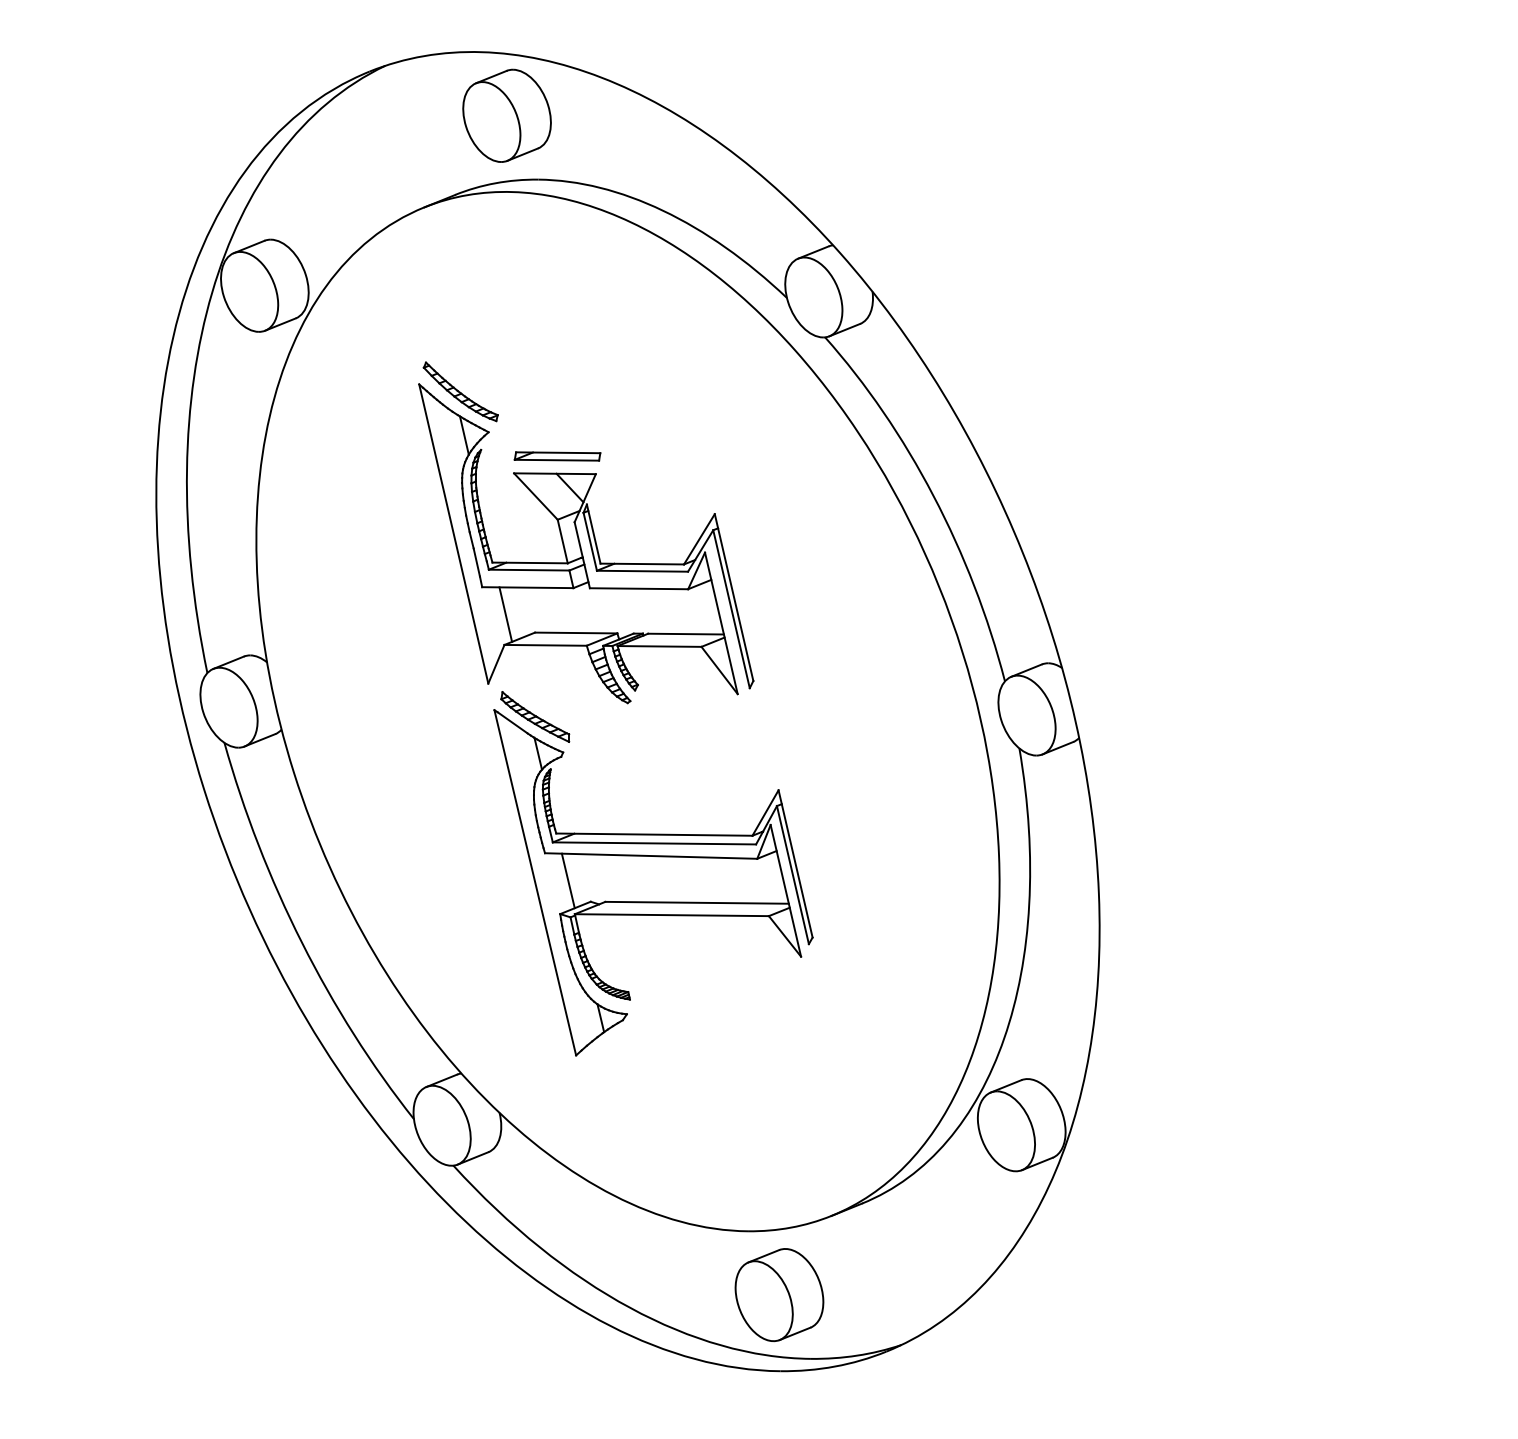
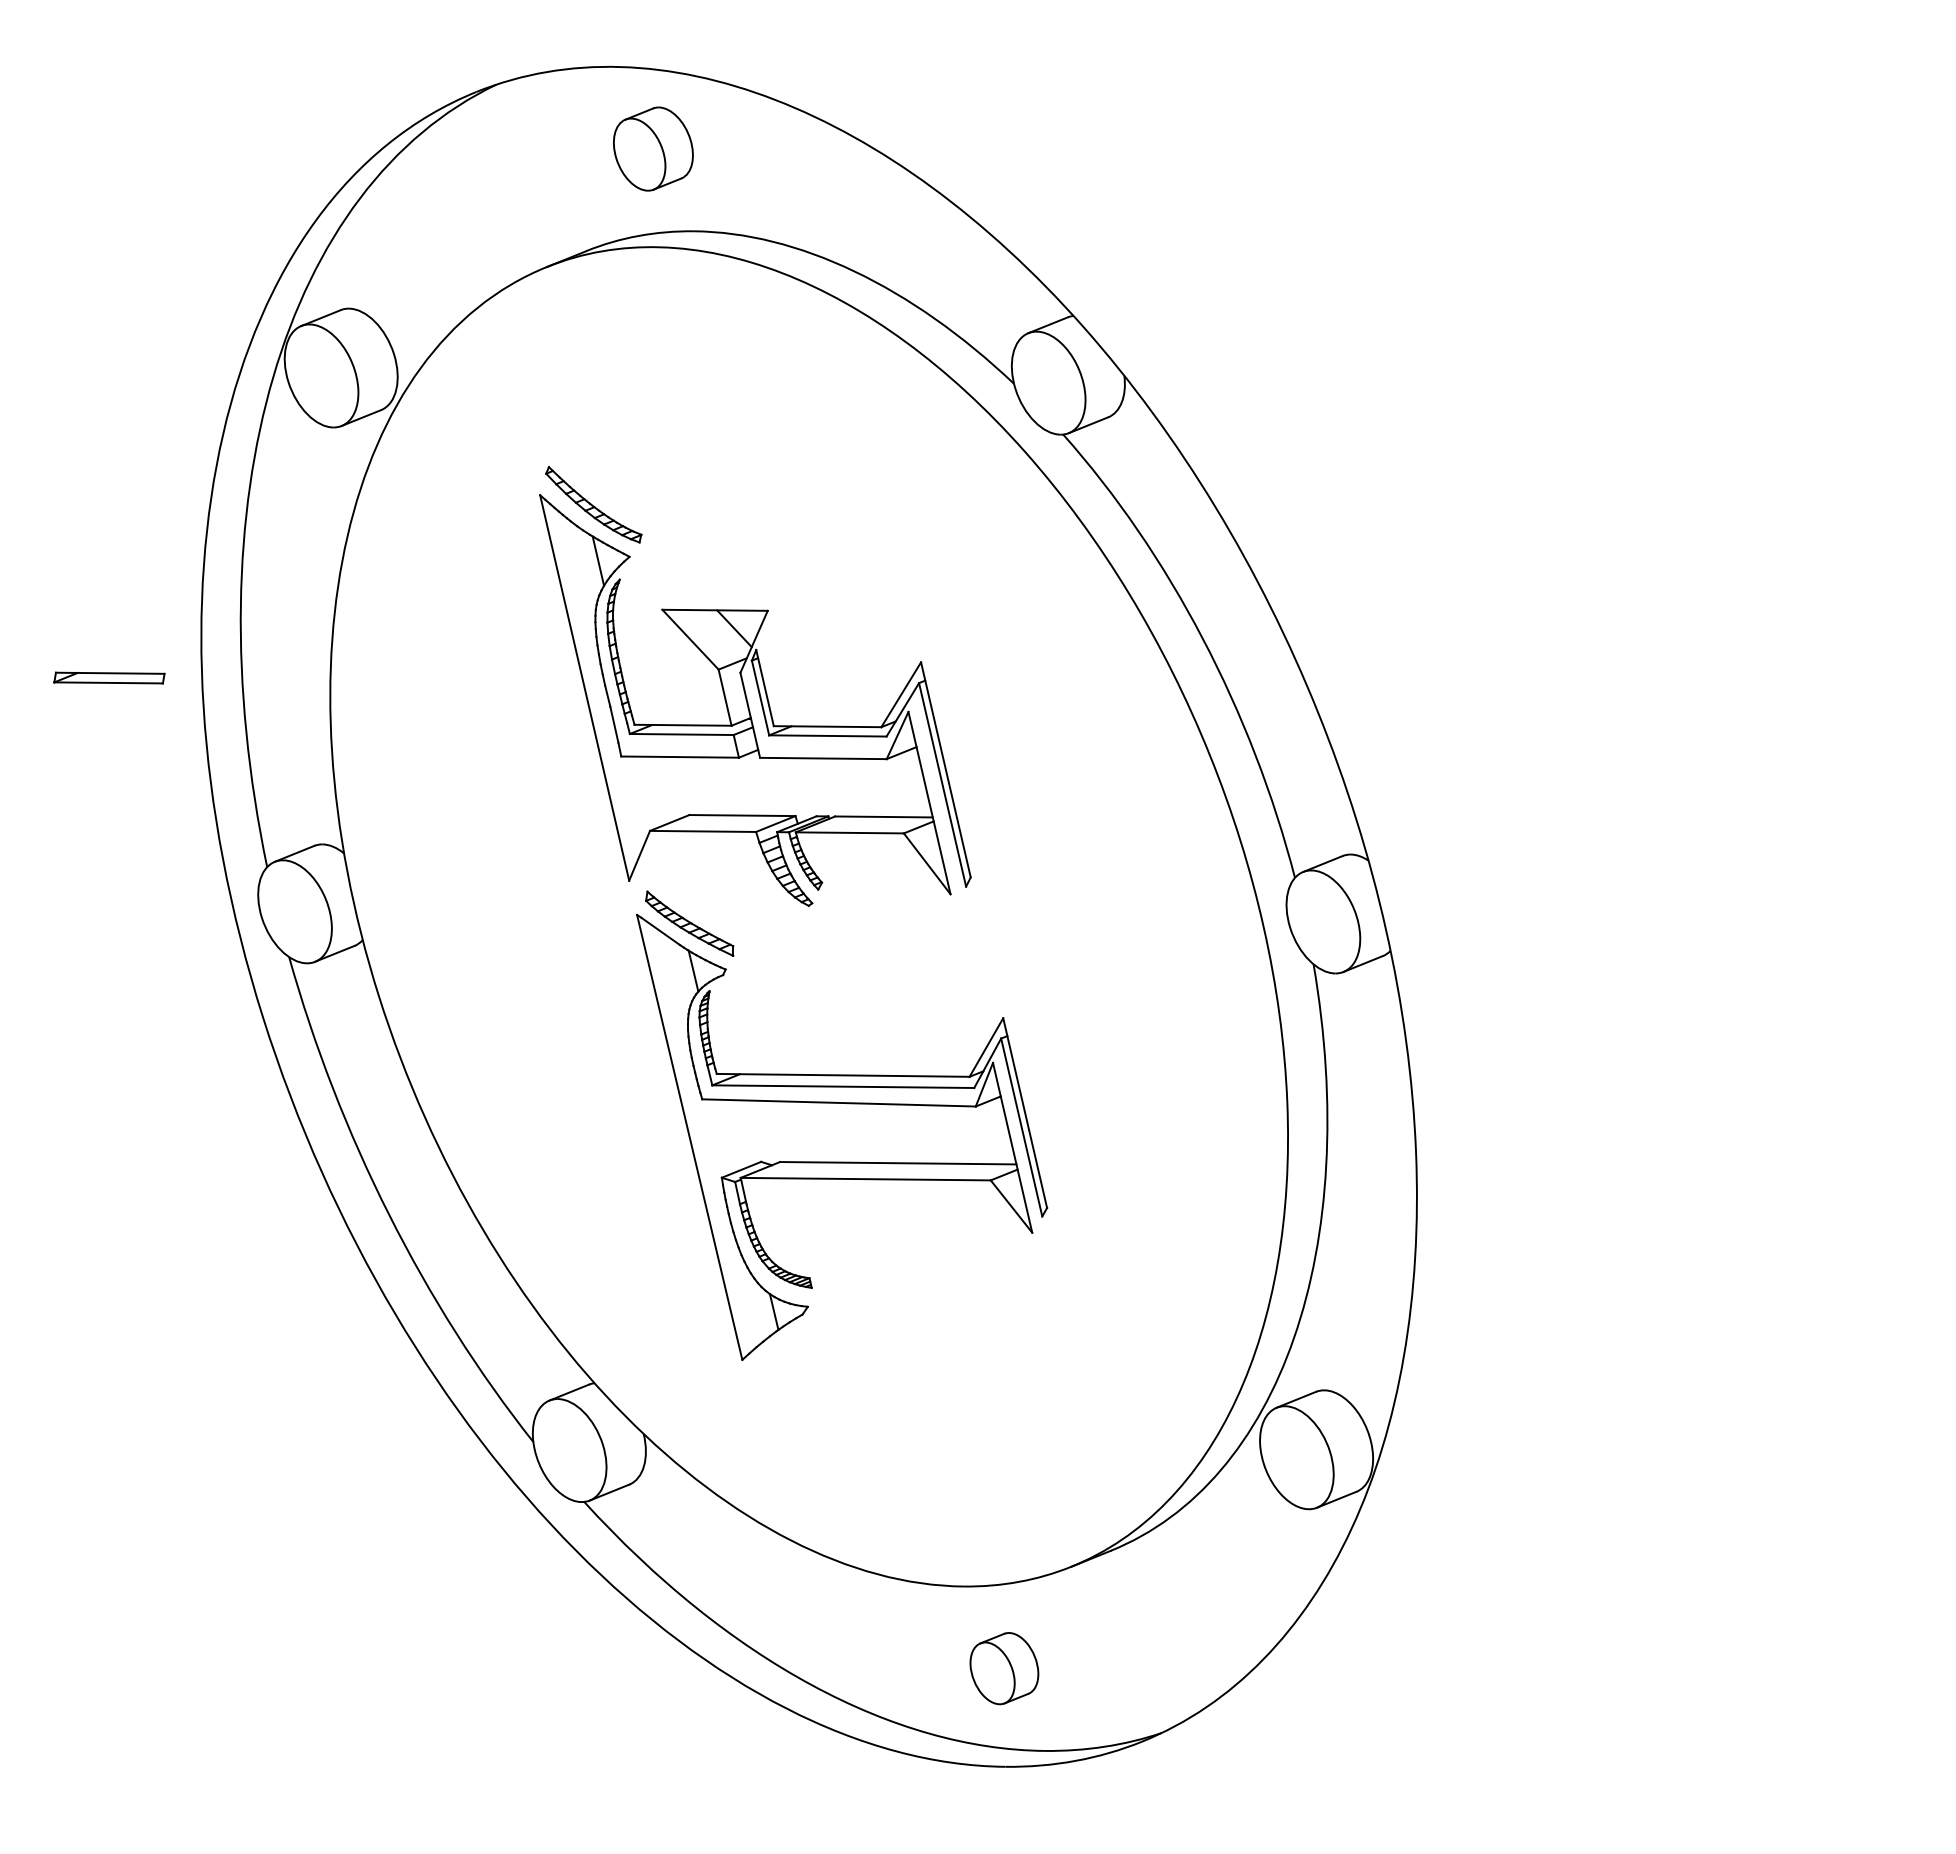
part: (507, 115) -> (653, 148), size x0.7
part: (557, 456) -> (109, 677), moved
line: (505, 614) -> (651, 791), removed
line: (567, 880) -> (731, 1134), removed
part: (779, 1294) -> (1004, 1668), size x0.6

